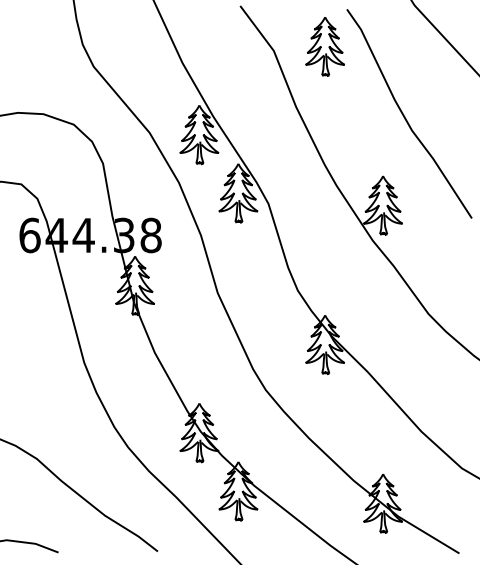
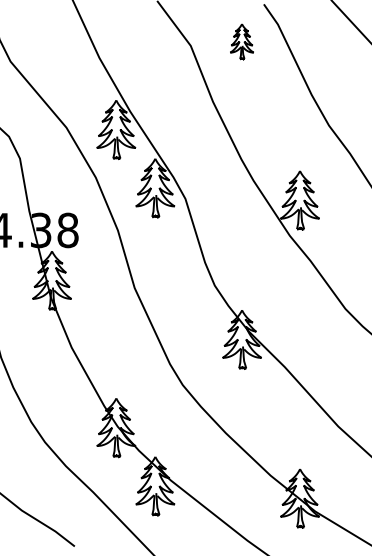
part: (324, 46) -> (241, 41), size x0.6

